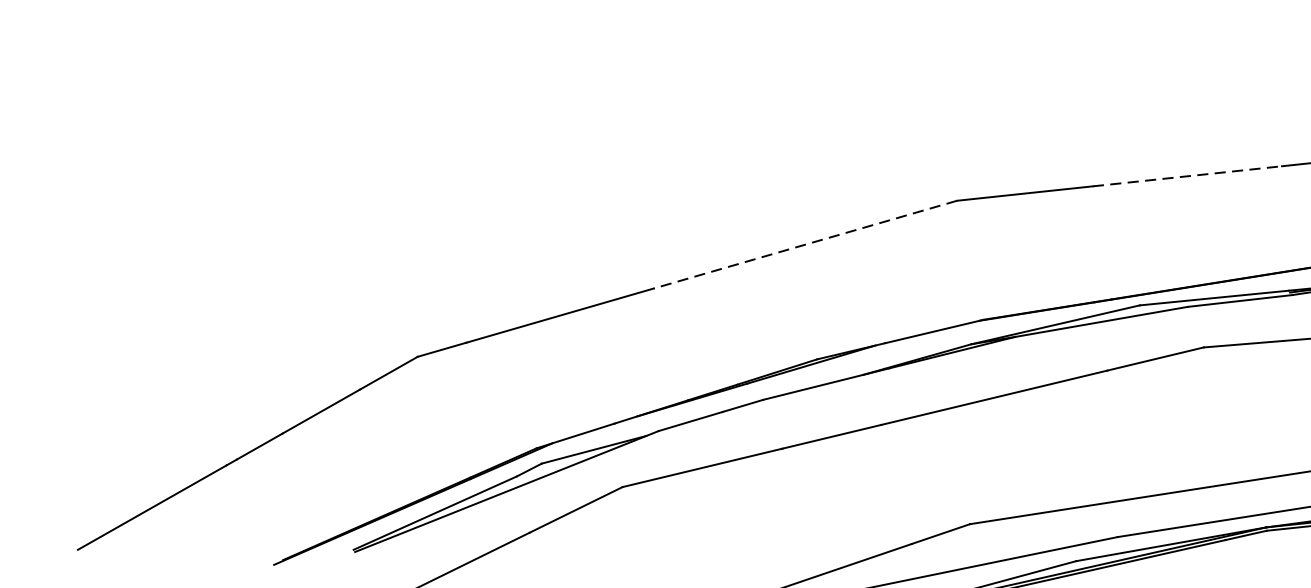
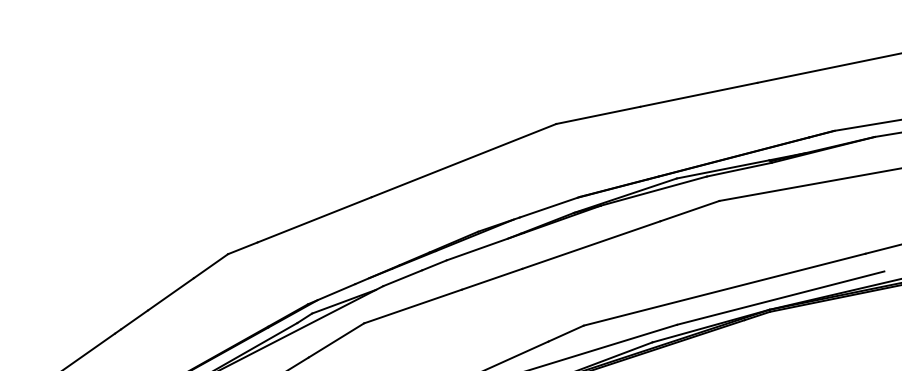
line: (1186, 175) -> (698, 94), dashed -> solid
line: (804, 244) -> (463, 160), dashed -> solid

